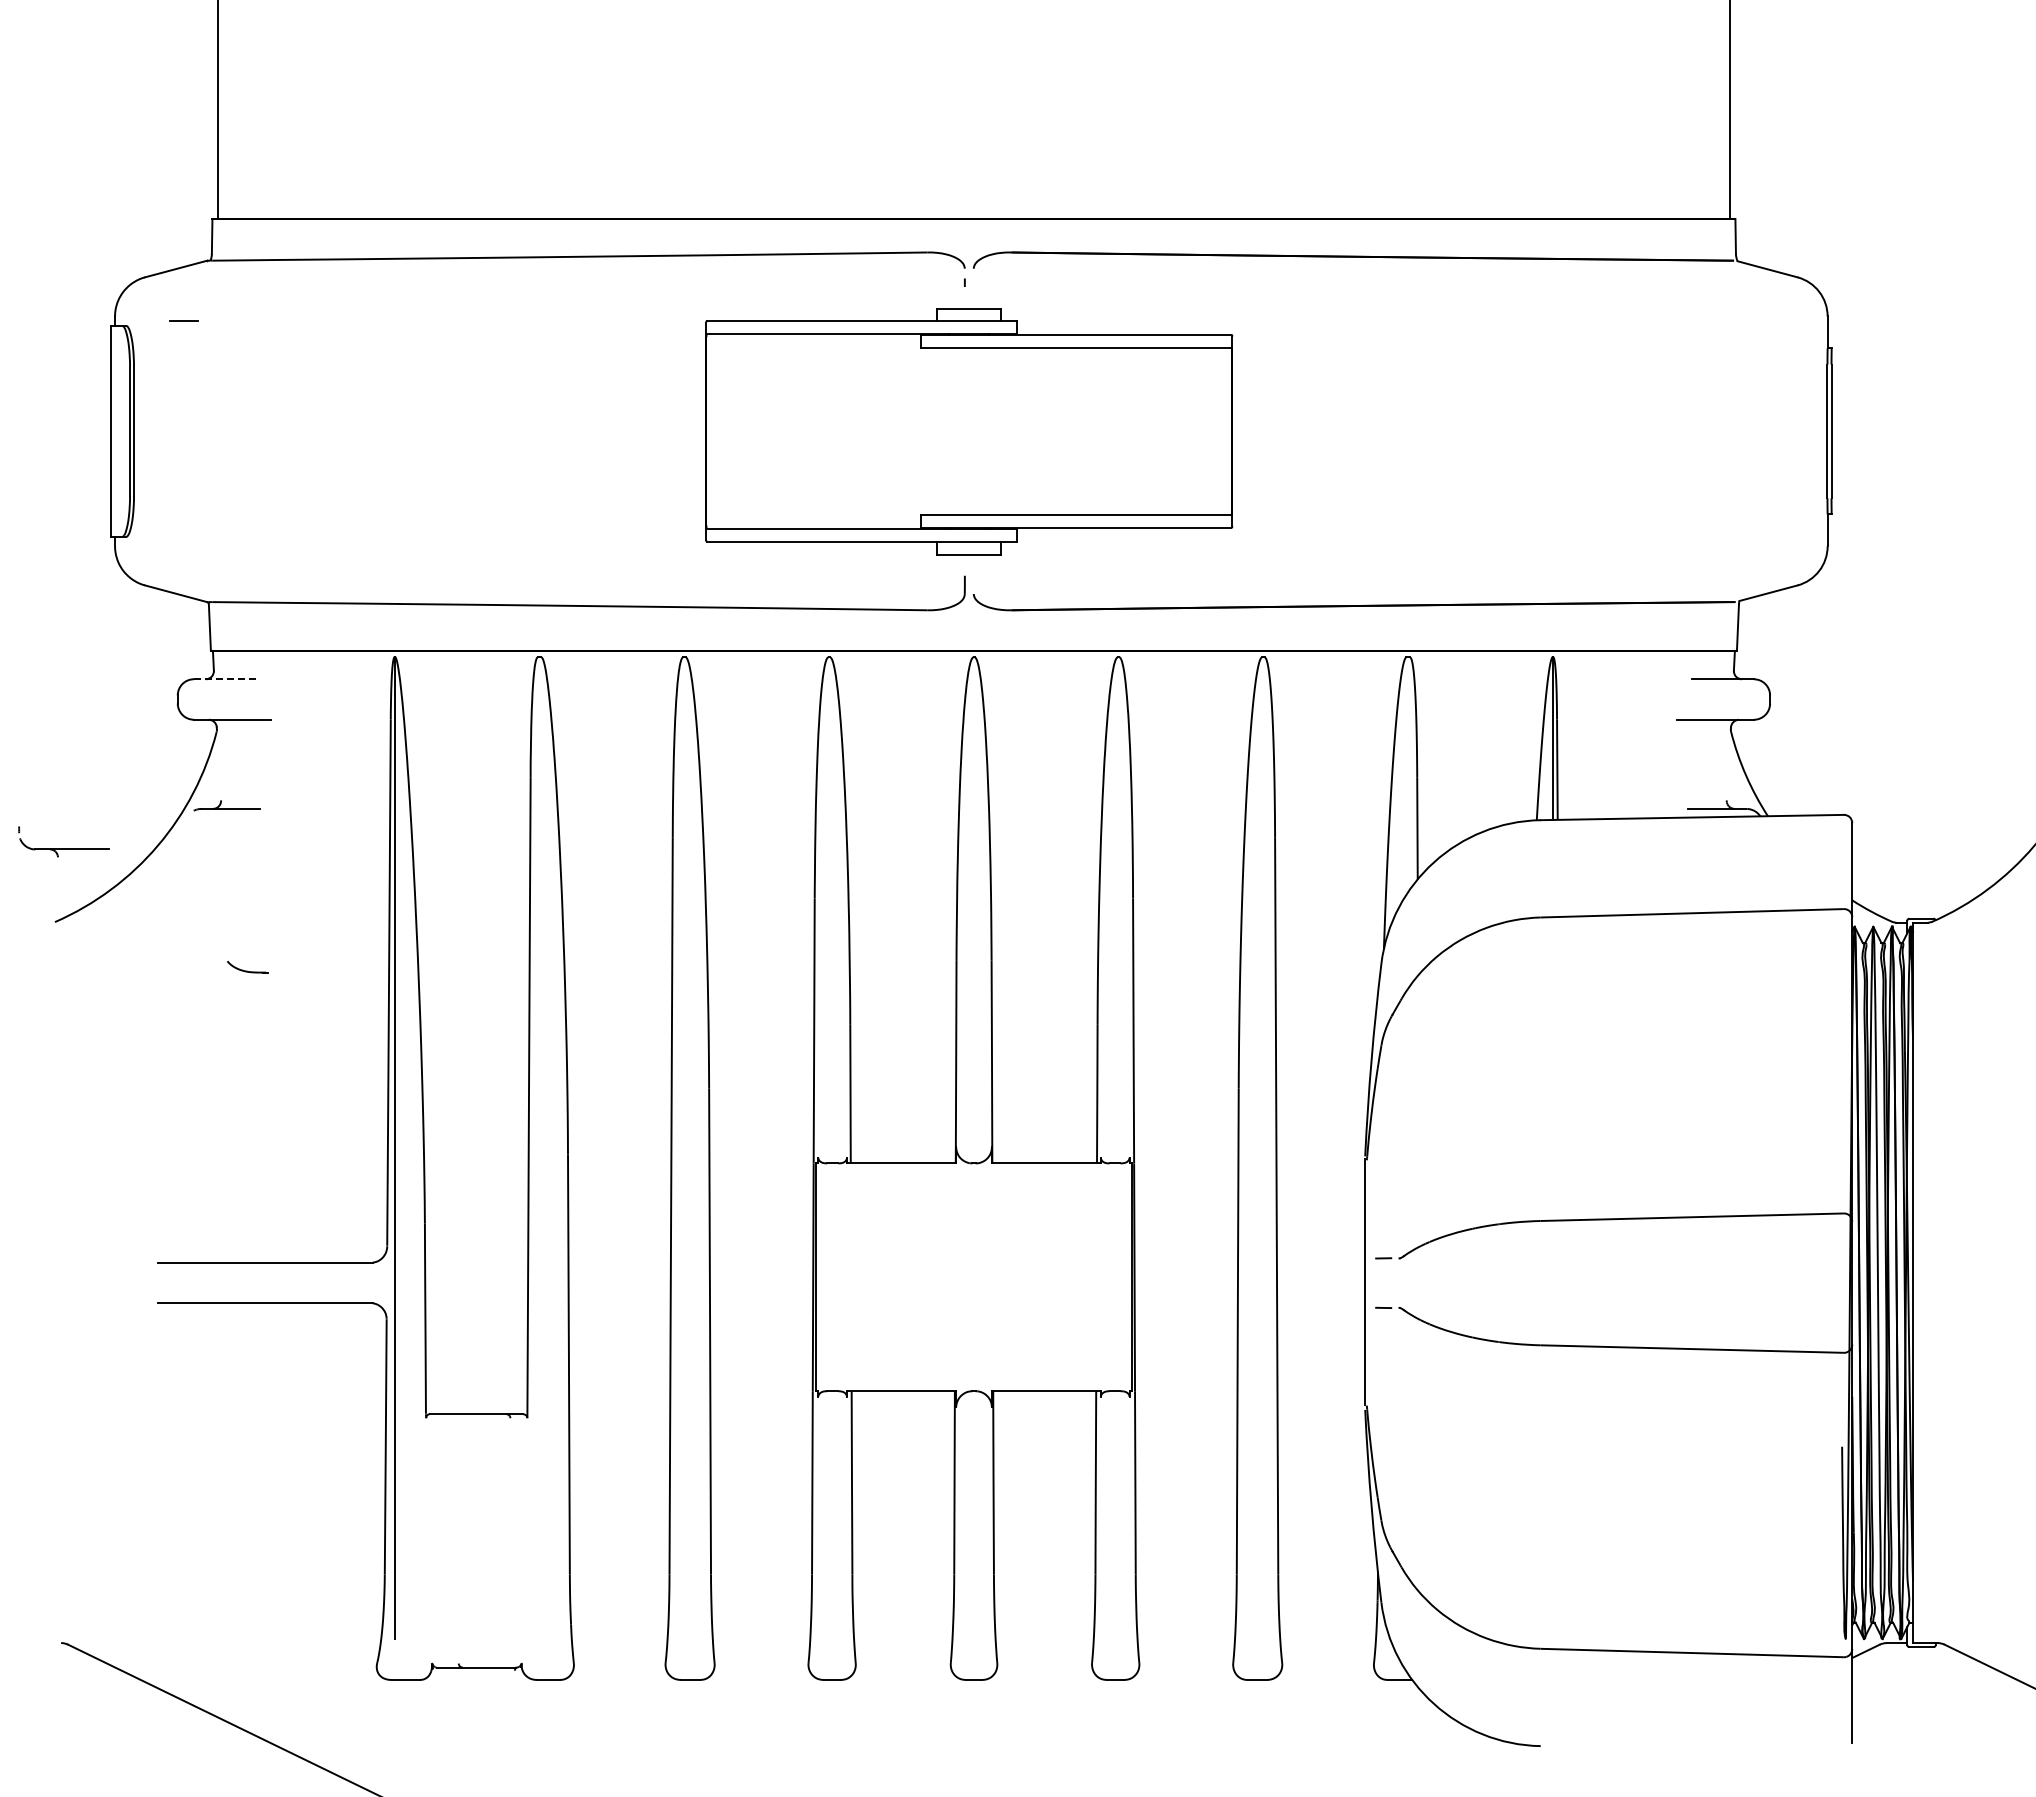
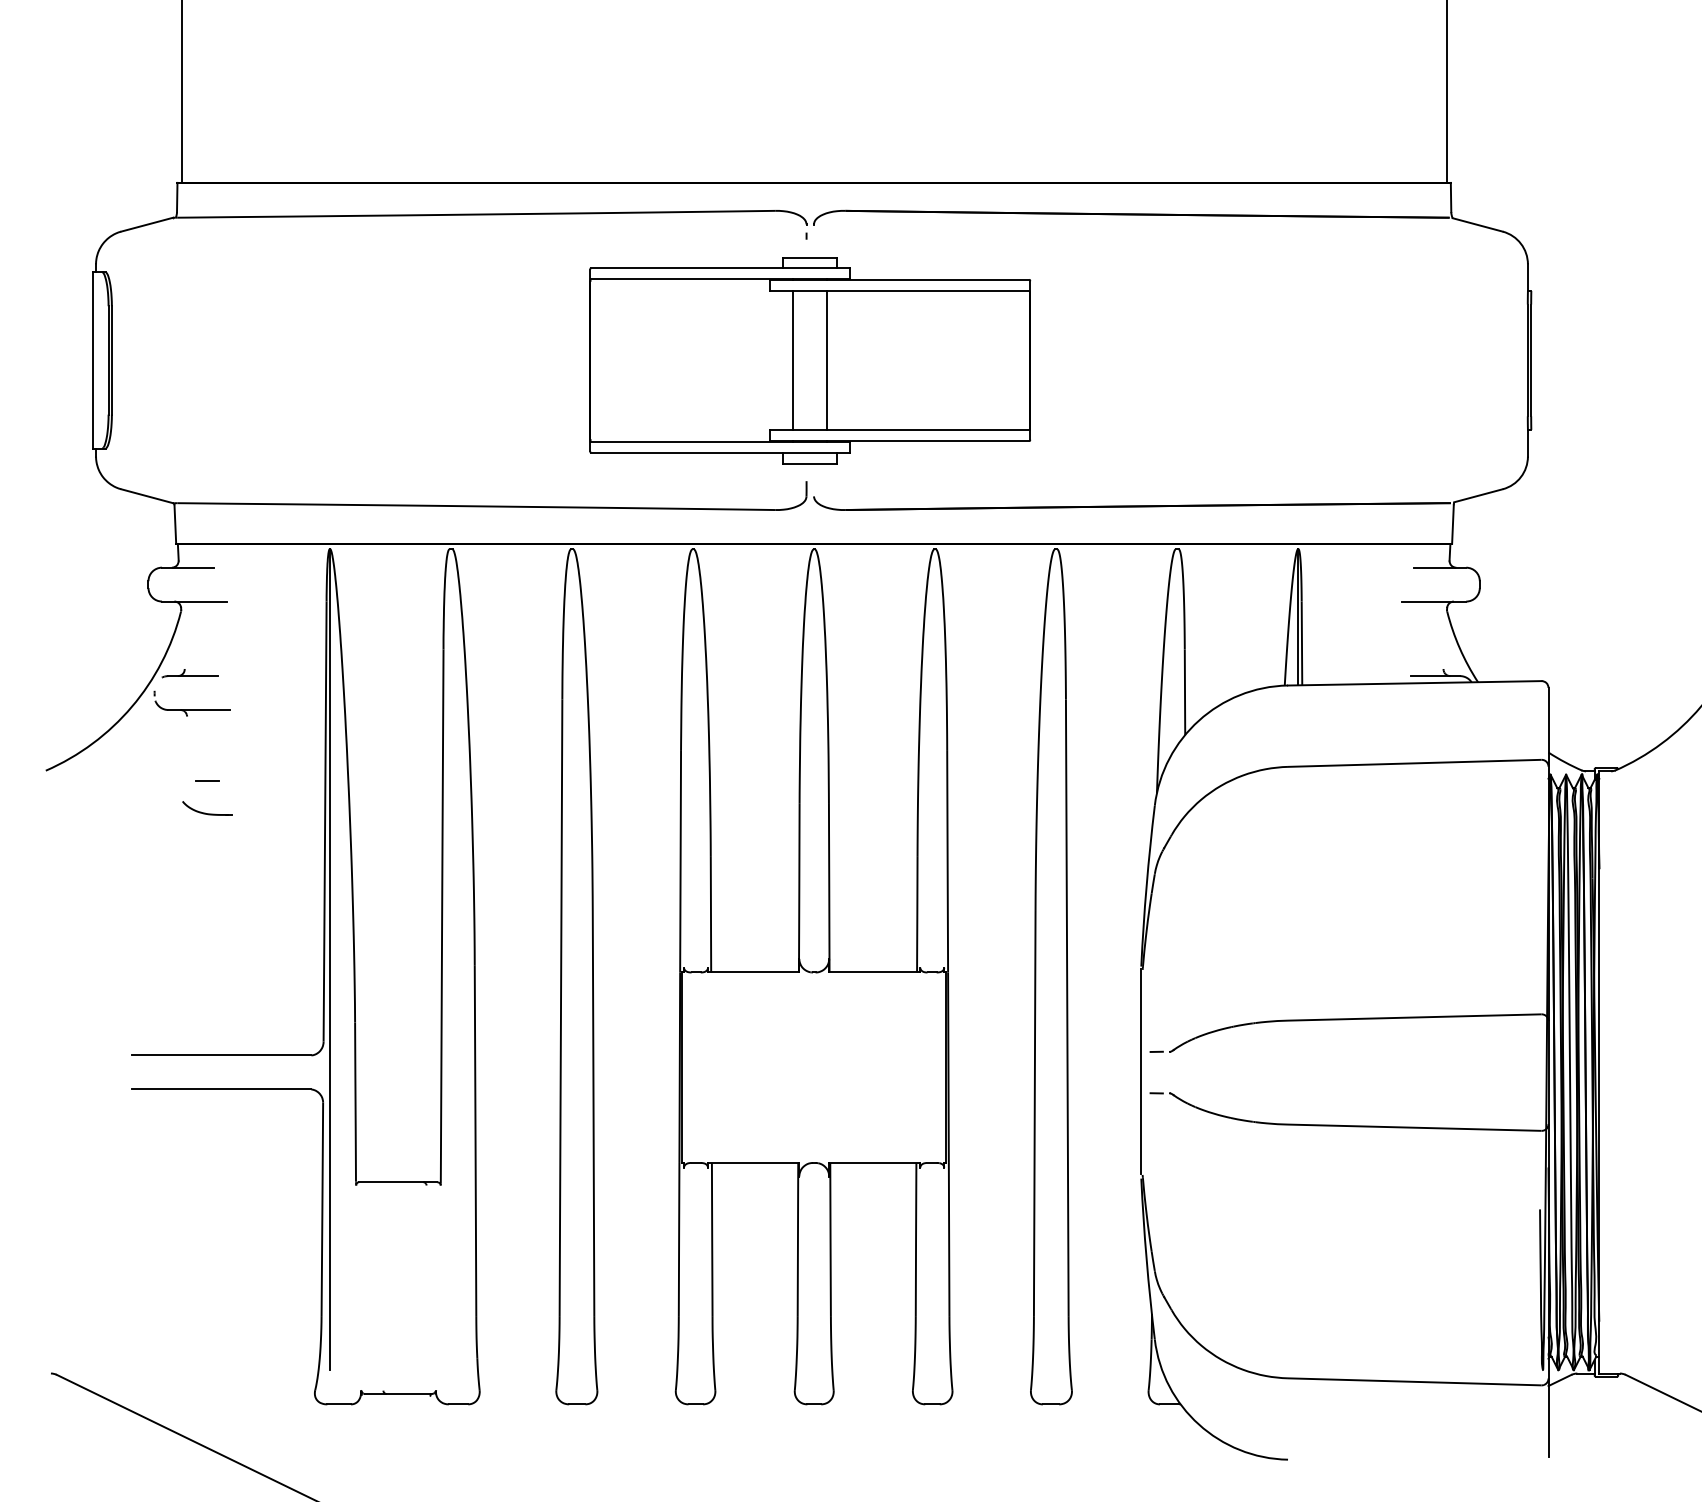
line: (183, 320) -> (206, 780), moved
line: (948, 430) -> (792, 359), added
line: (989, 430) -> (827, 359), added
line: (225, 679) -> (188, 567), dashed -> solid
part: (63, 848) -> (191, 709), moved
part: (247, 966) -> (206, 807), size x1.43

